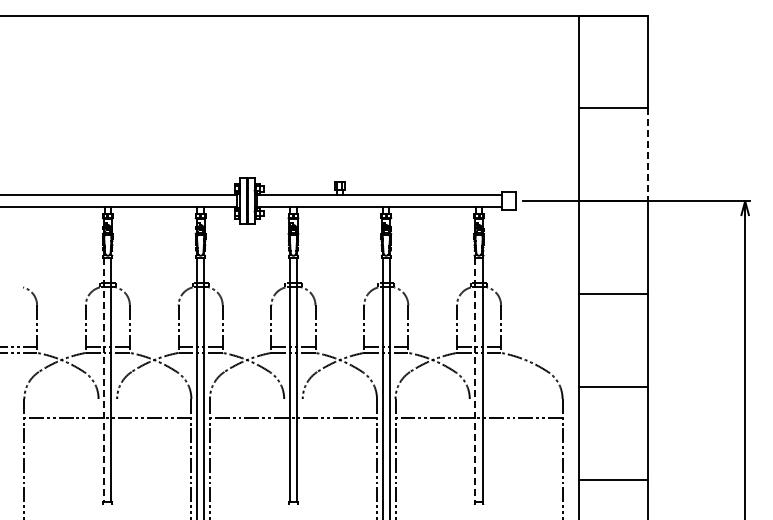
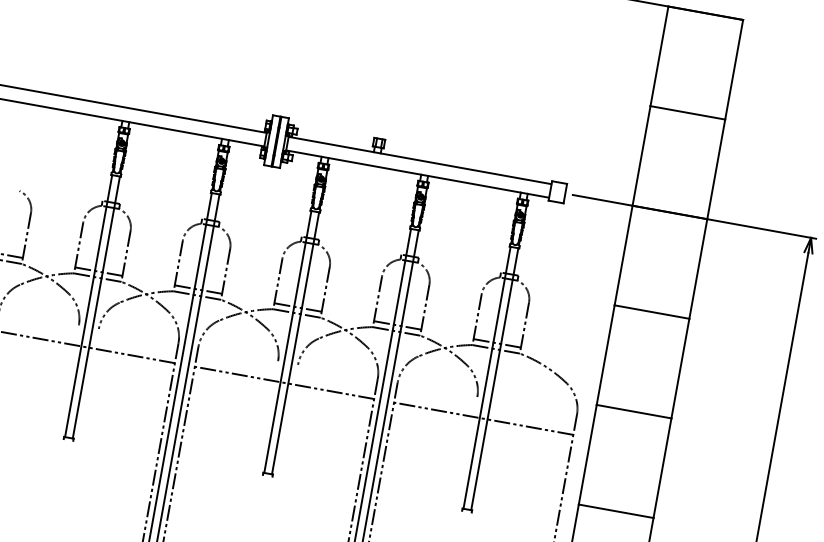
line: (648, 155) -> (716, 170), dashed -> solid
line: (104, 380) -> (88, 306), dashed -> solid
line: (475, 380) -> (487, 378), dashed -> solid

